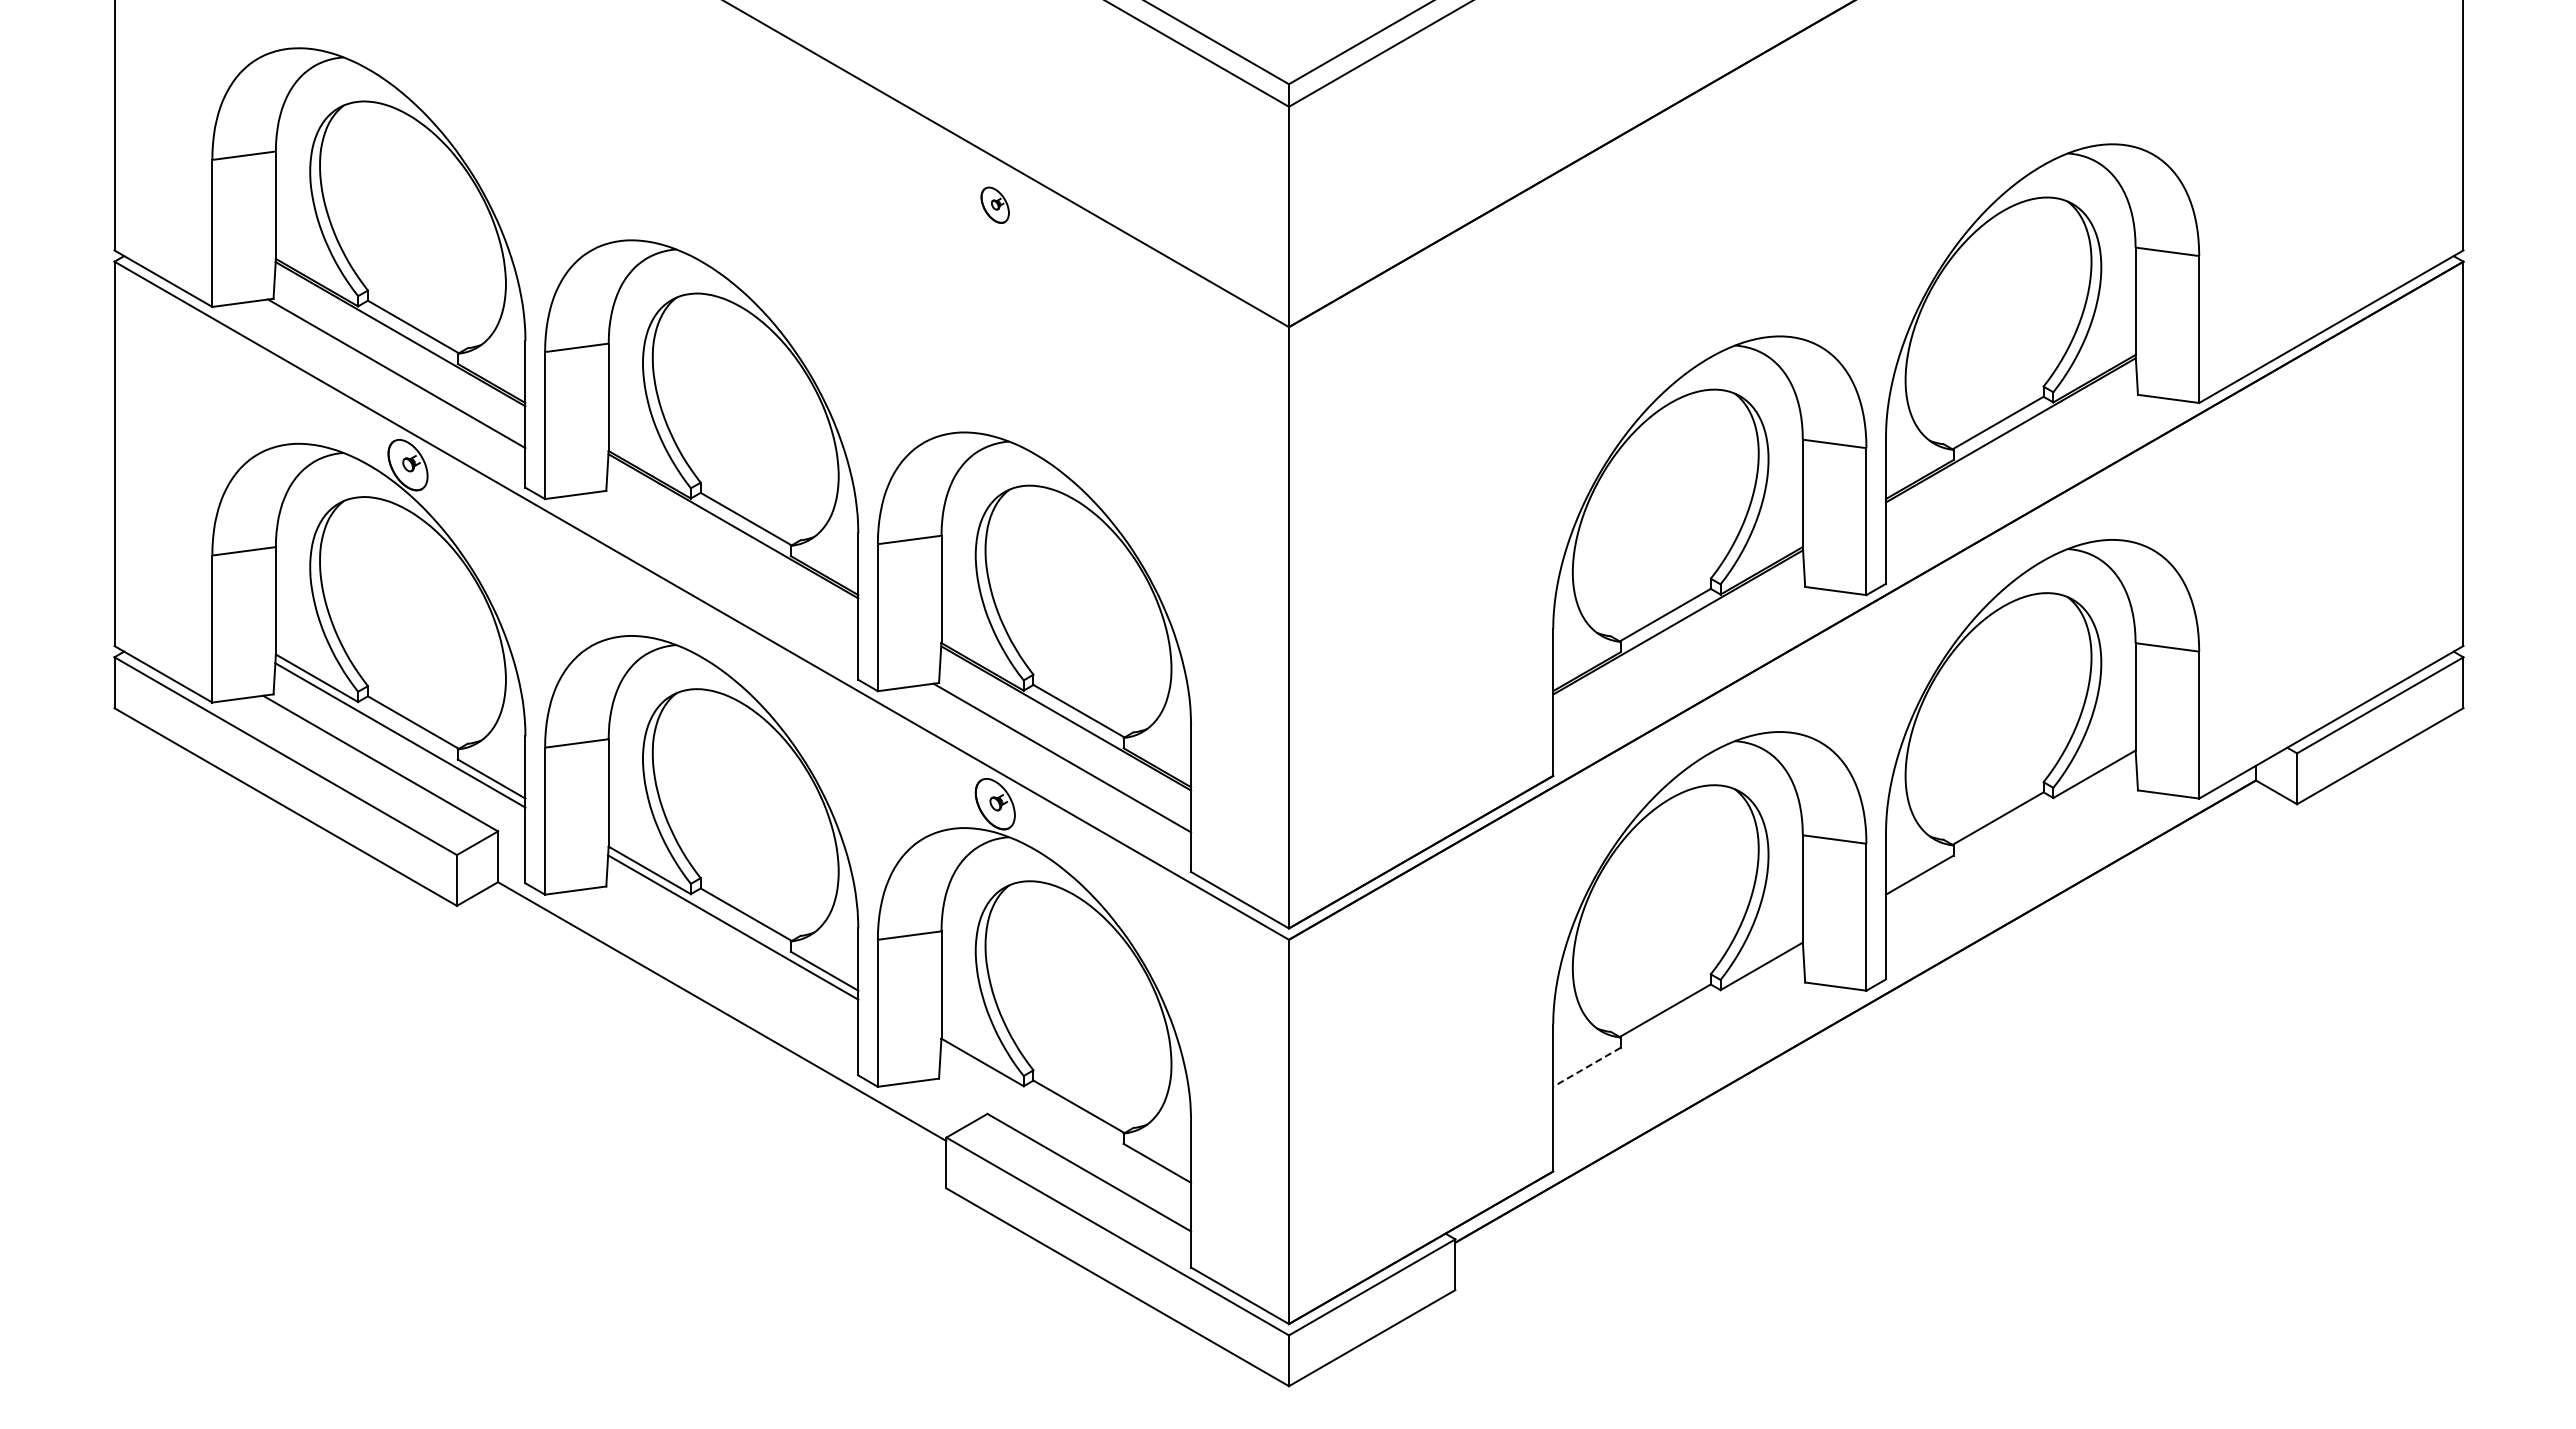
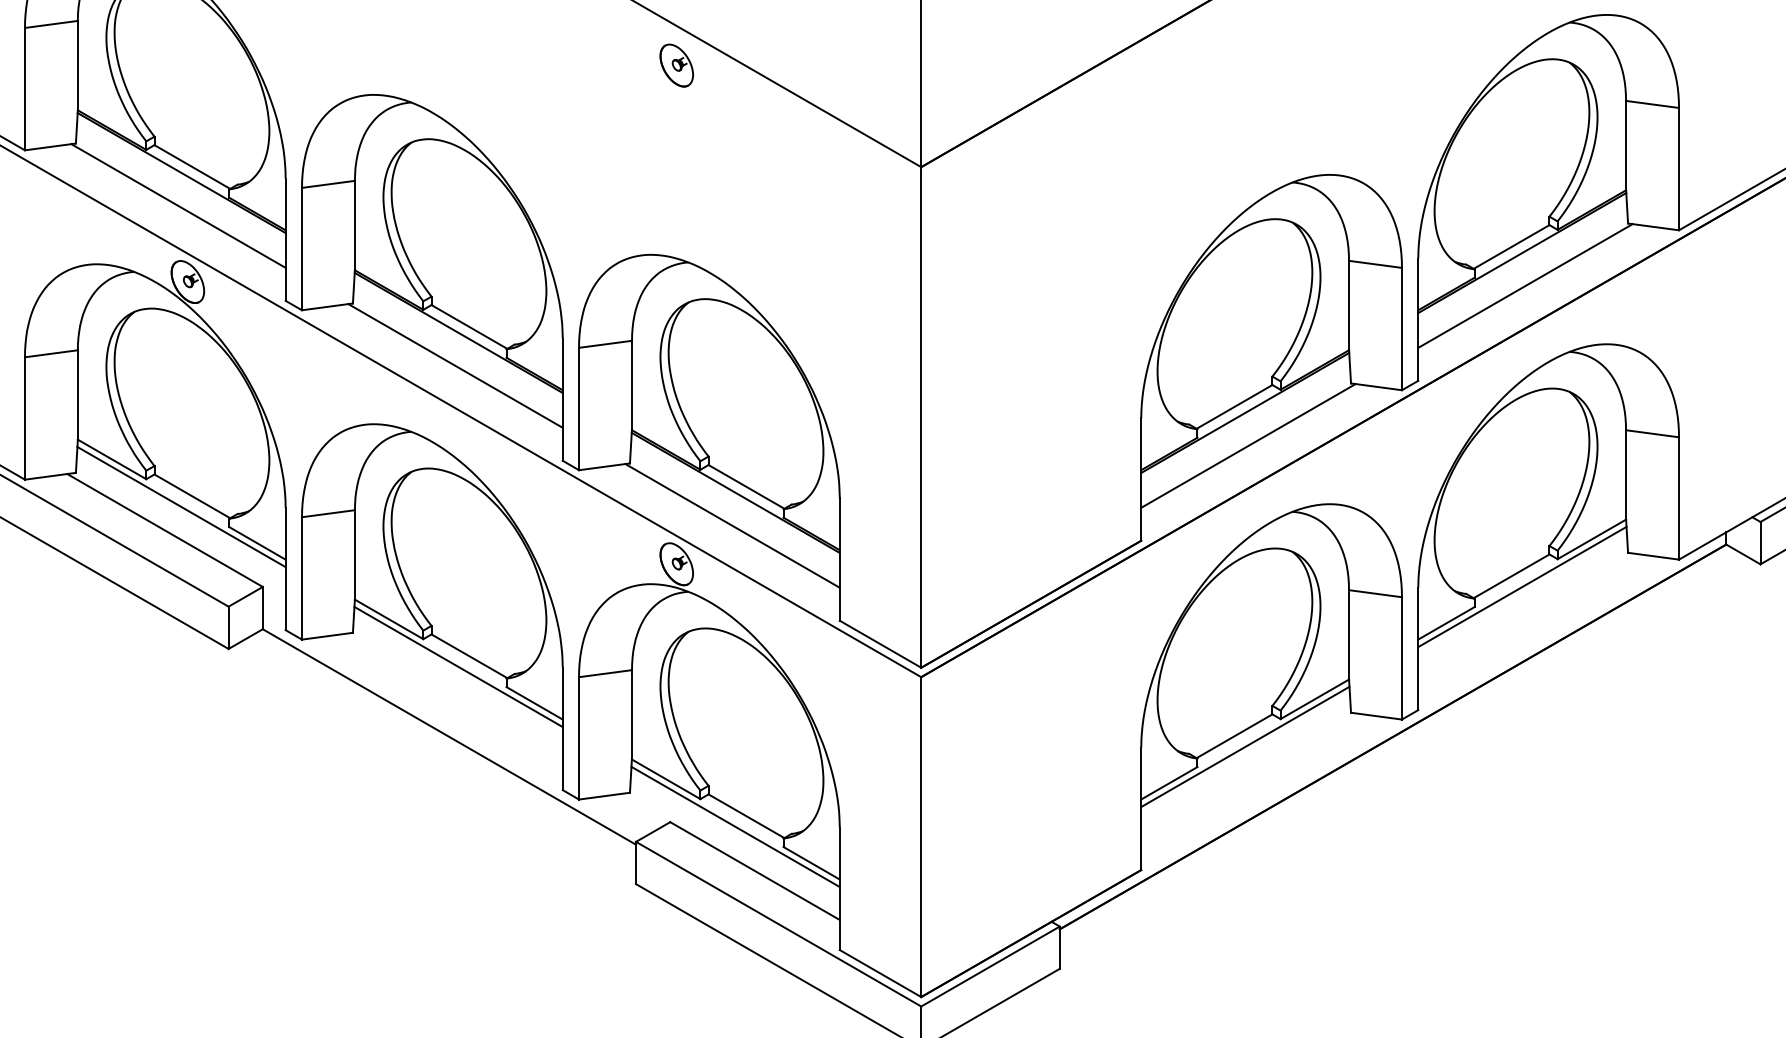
part: (994, 205) -> (676, 65), size x1.43
line: (2014, 469) -> (1525, 285), added
line: (729, 565) -> (455, 365), added
line: (1681, 661) -> (1248, 445), added
line: (2011, 831) -> (1522, 587), added
line: (1678, 1023) -> (1245, 746), added
line: (1587, 1067) -> (1169, 783), dashed -> solid
line: (1065, 1119) -> (735, 826), added

